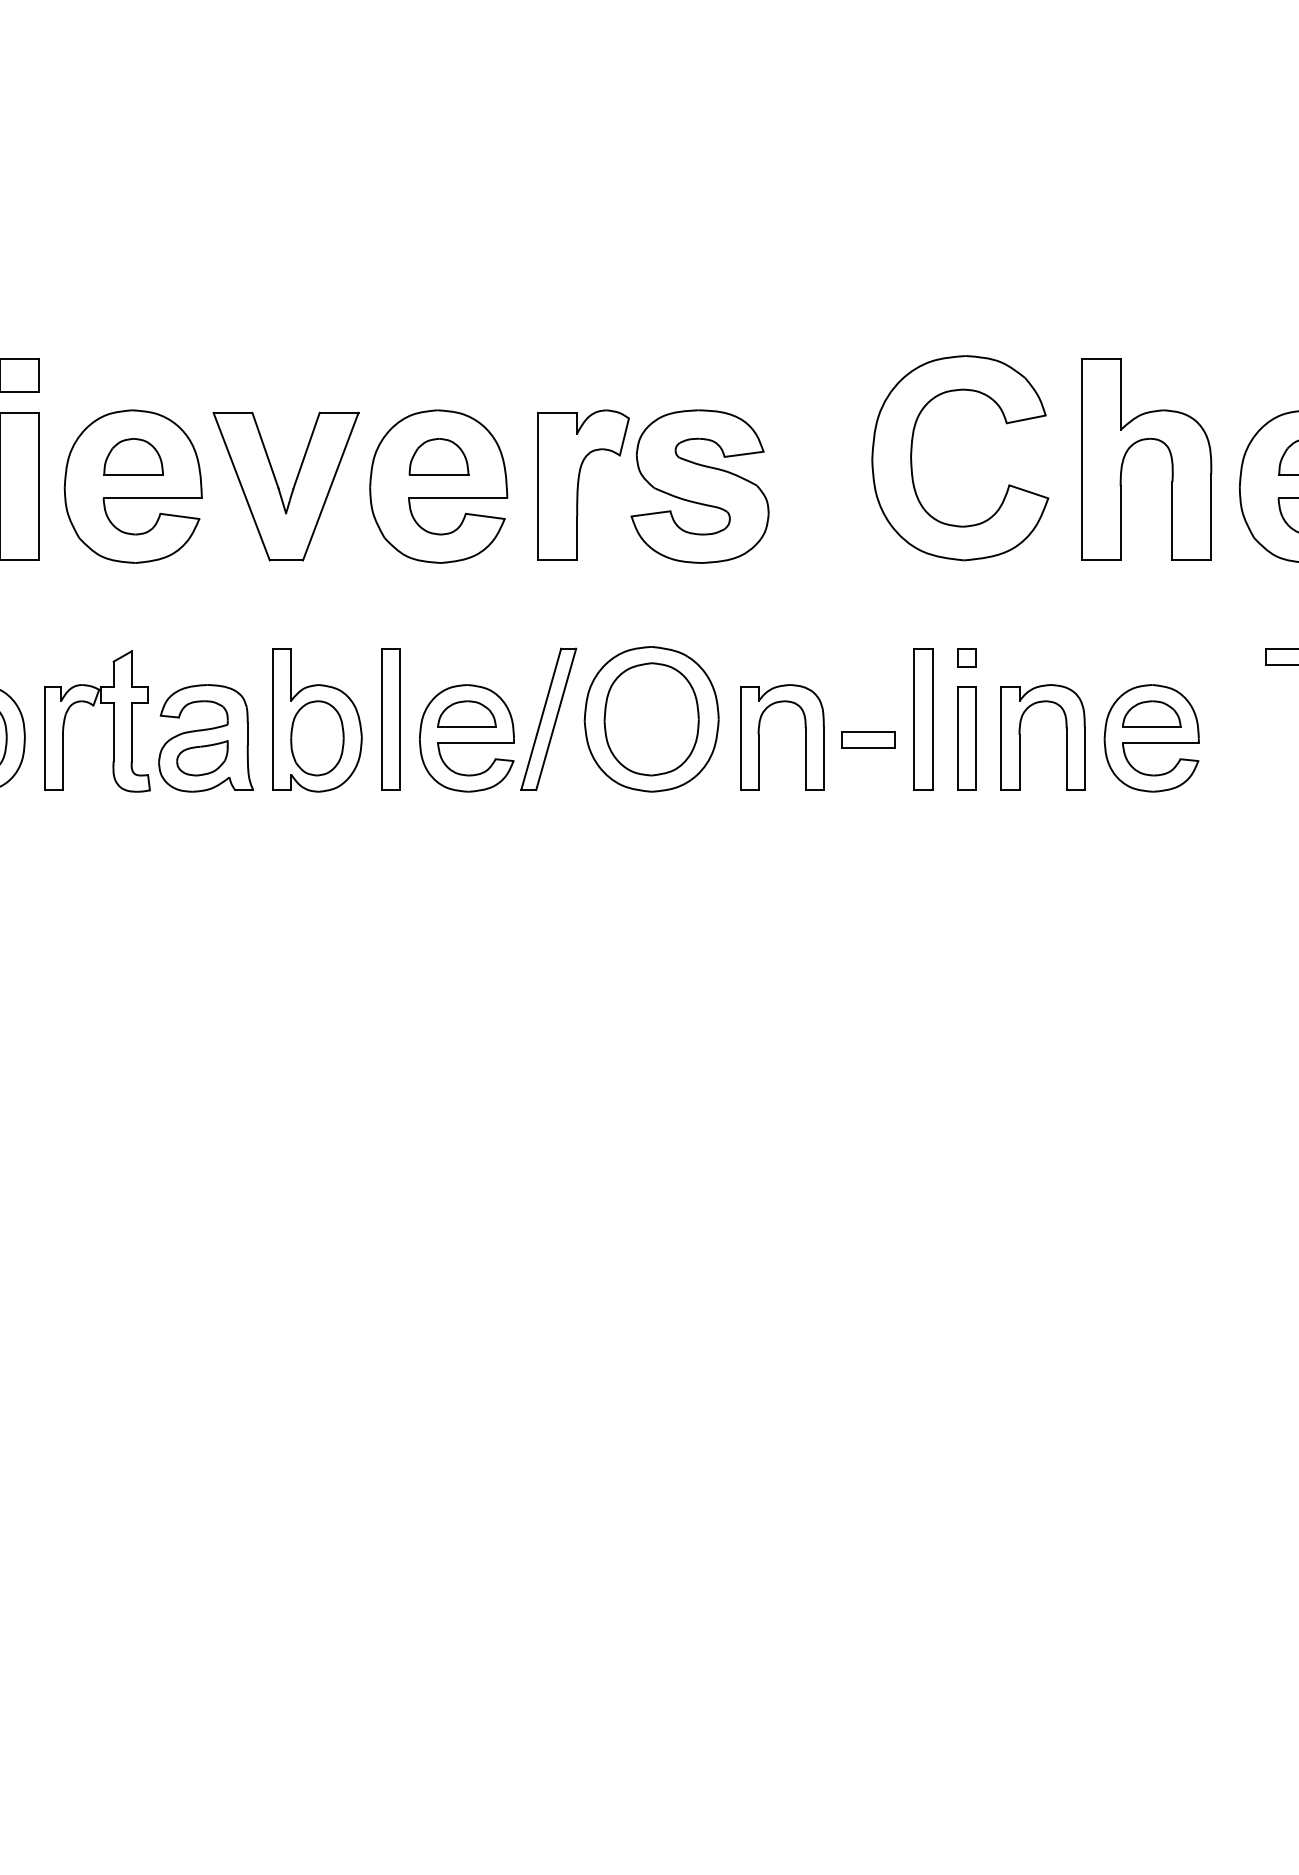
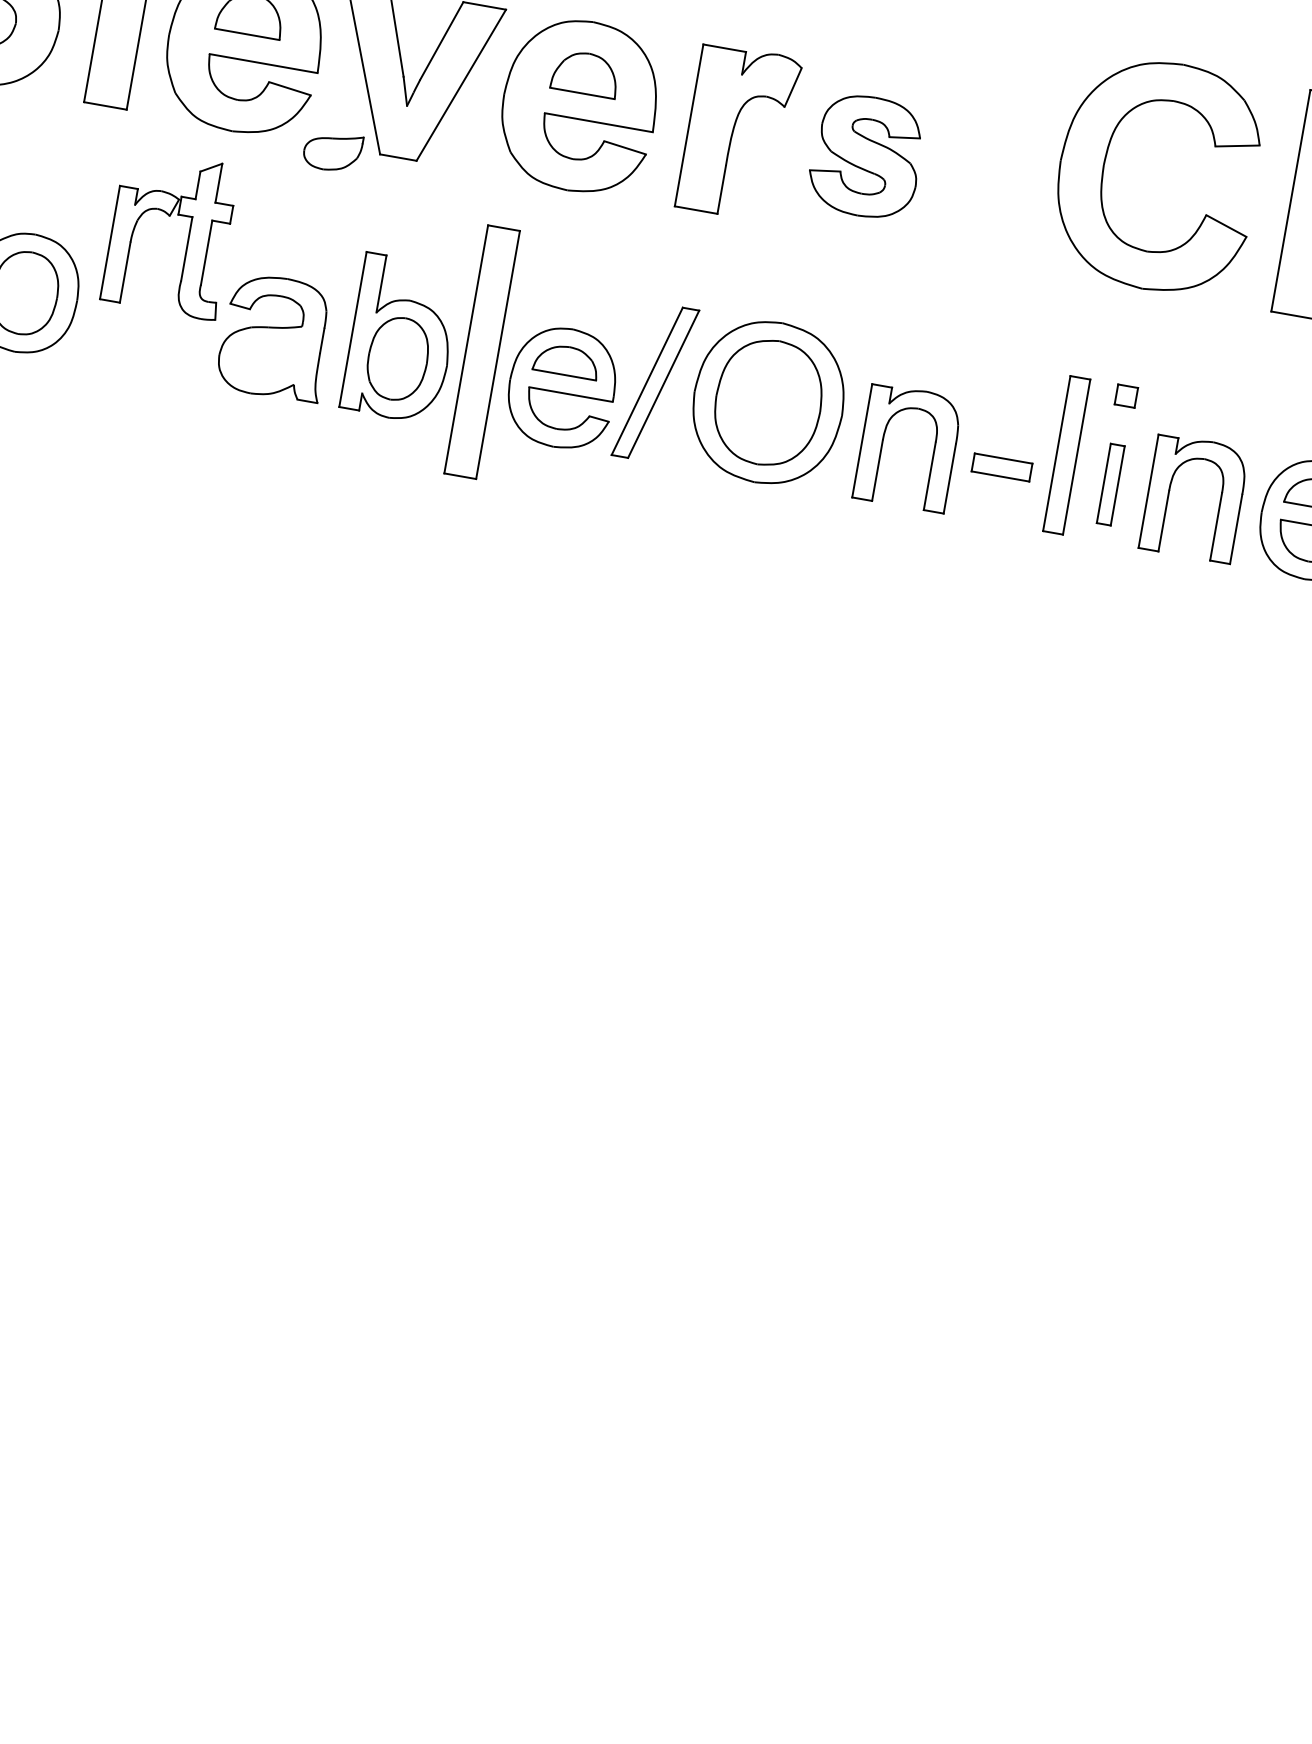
part: (699, 486) -> (865, 156), size x0.7
part: (94, 706) -> (170, 217), moved
part: (390, 719) -> (481, 352), size x1.6
part: (966, 738) -> (1110, 484), size x0.7
part: (202, 758) -> (332, 151), moved

